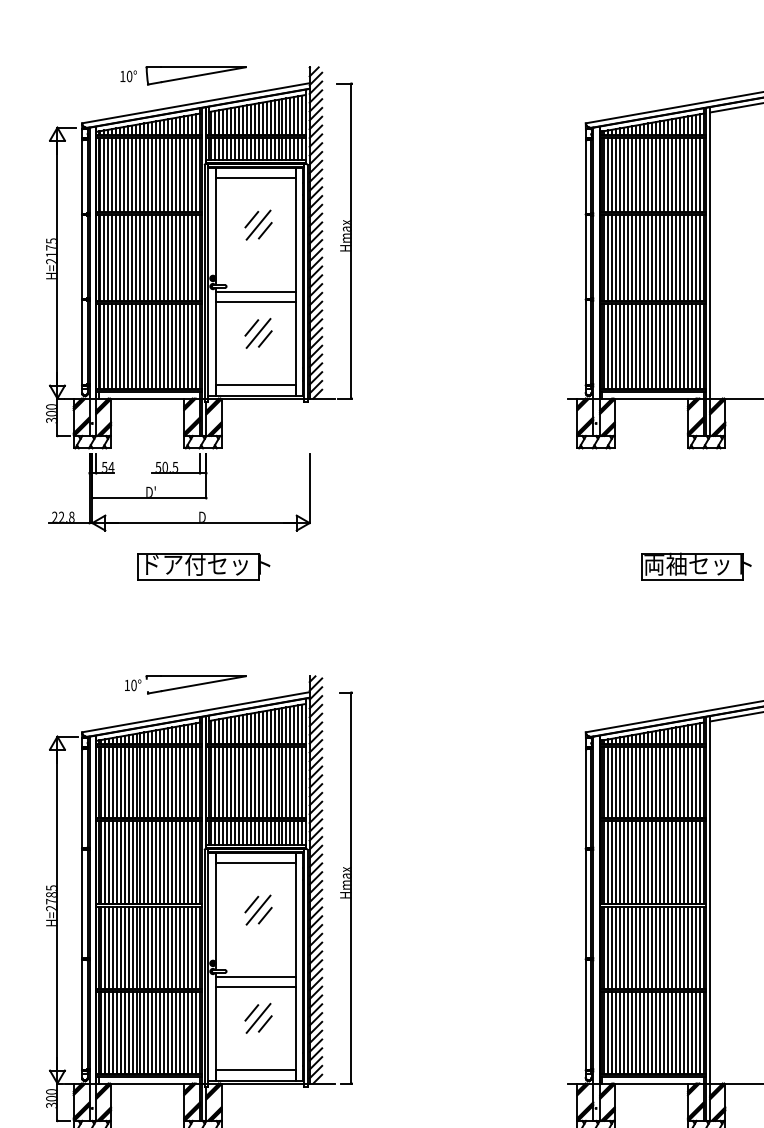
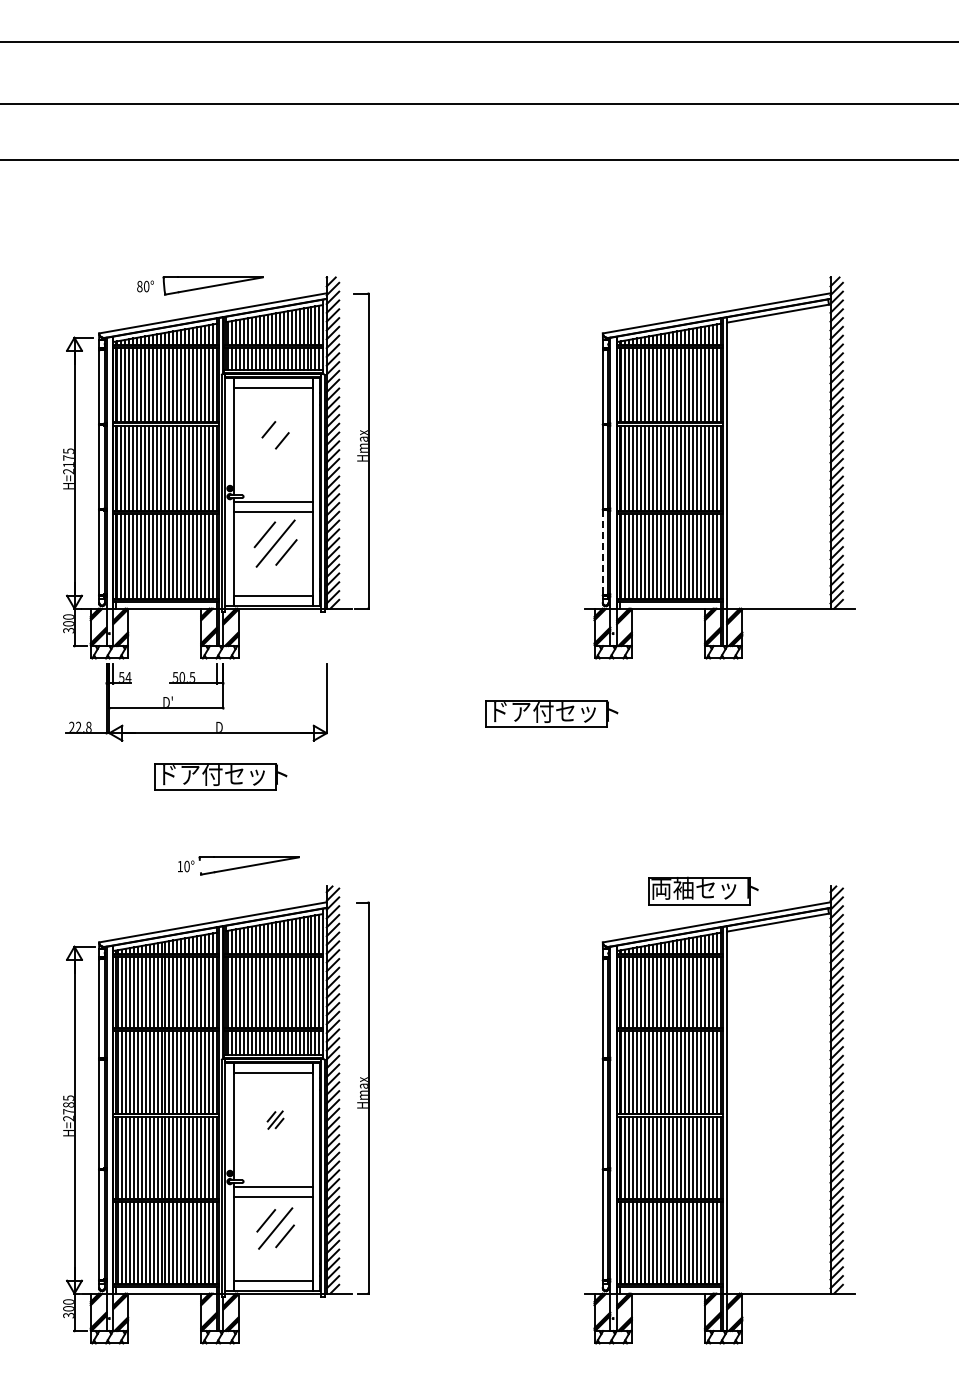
text: (122, 76) -> (139, 286), 10° -> 80°
line: (258, 224) -> (275, 434), removed
part: (258, 333) -> (275, 543), size x1.6
line: (586, 343) -> (603, 553), solid -> dashed
part: (534, 503) -> (551, 713), added
part: (696, 566) -> (703, 890), moved
part: (185, 684) -> (238, 865), moved
part: (258, 909) -> (275, 1119), size x0.6
part: (258, 1018) -> (275, 1228), size x1.4

